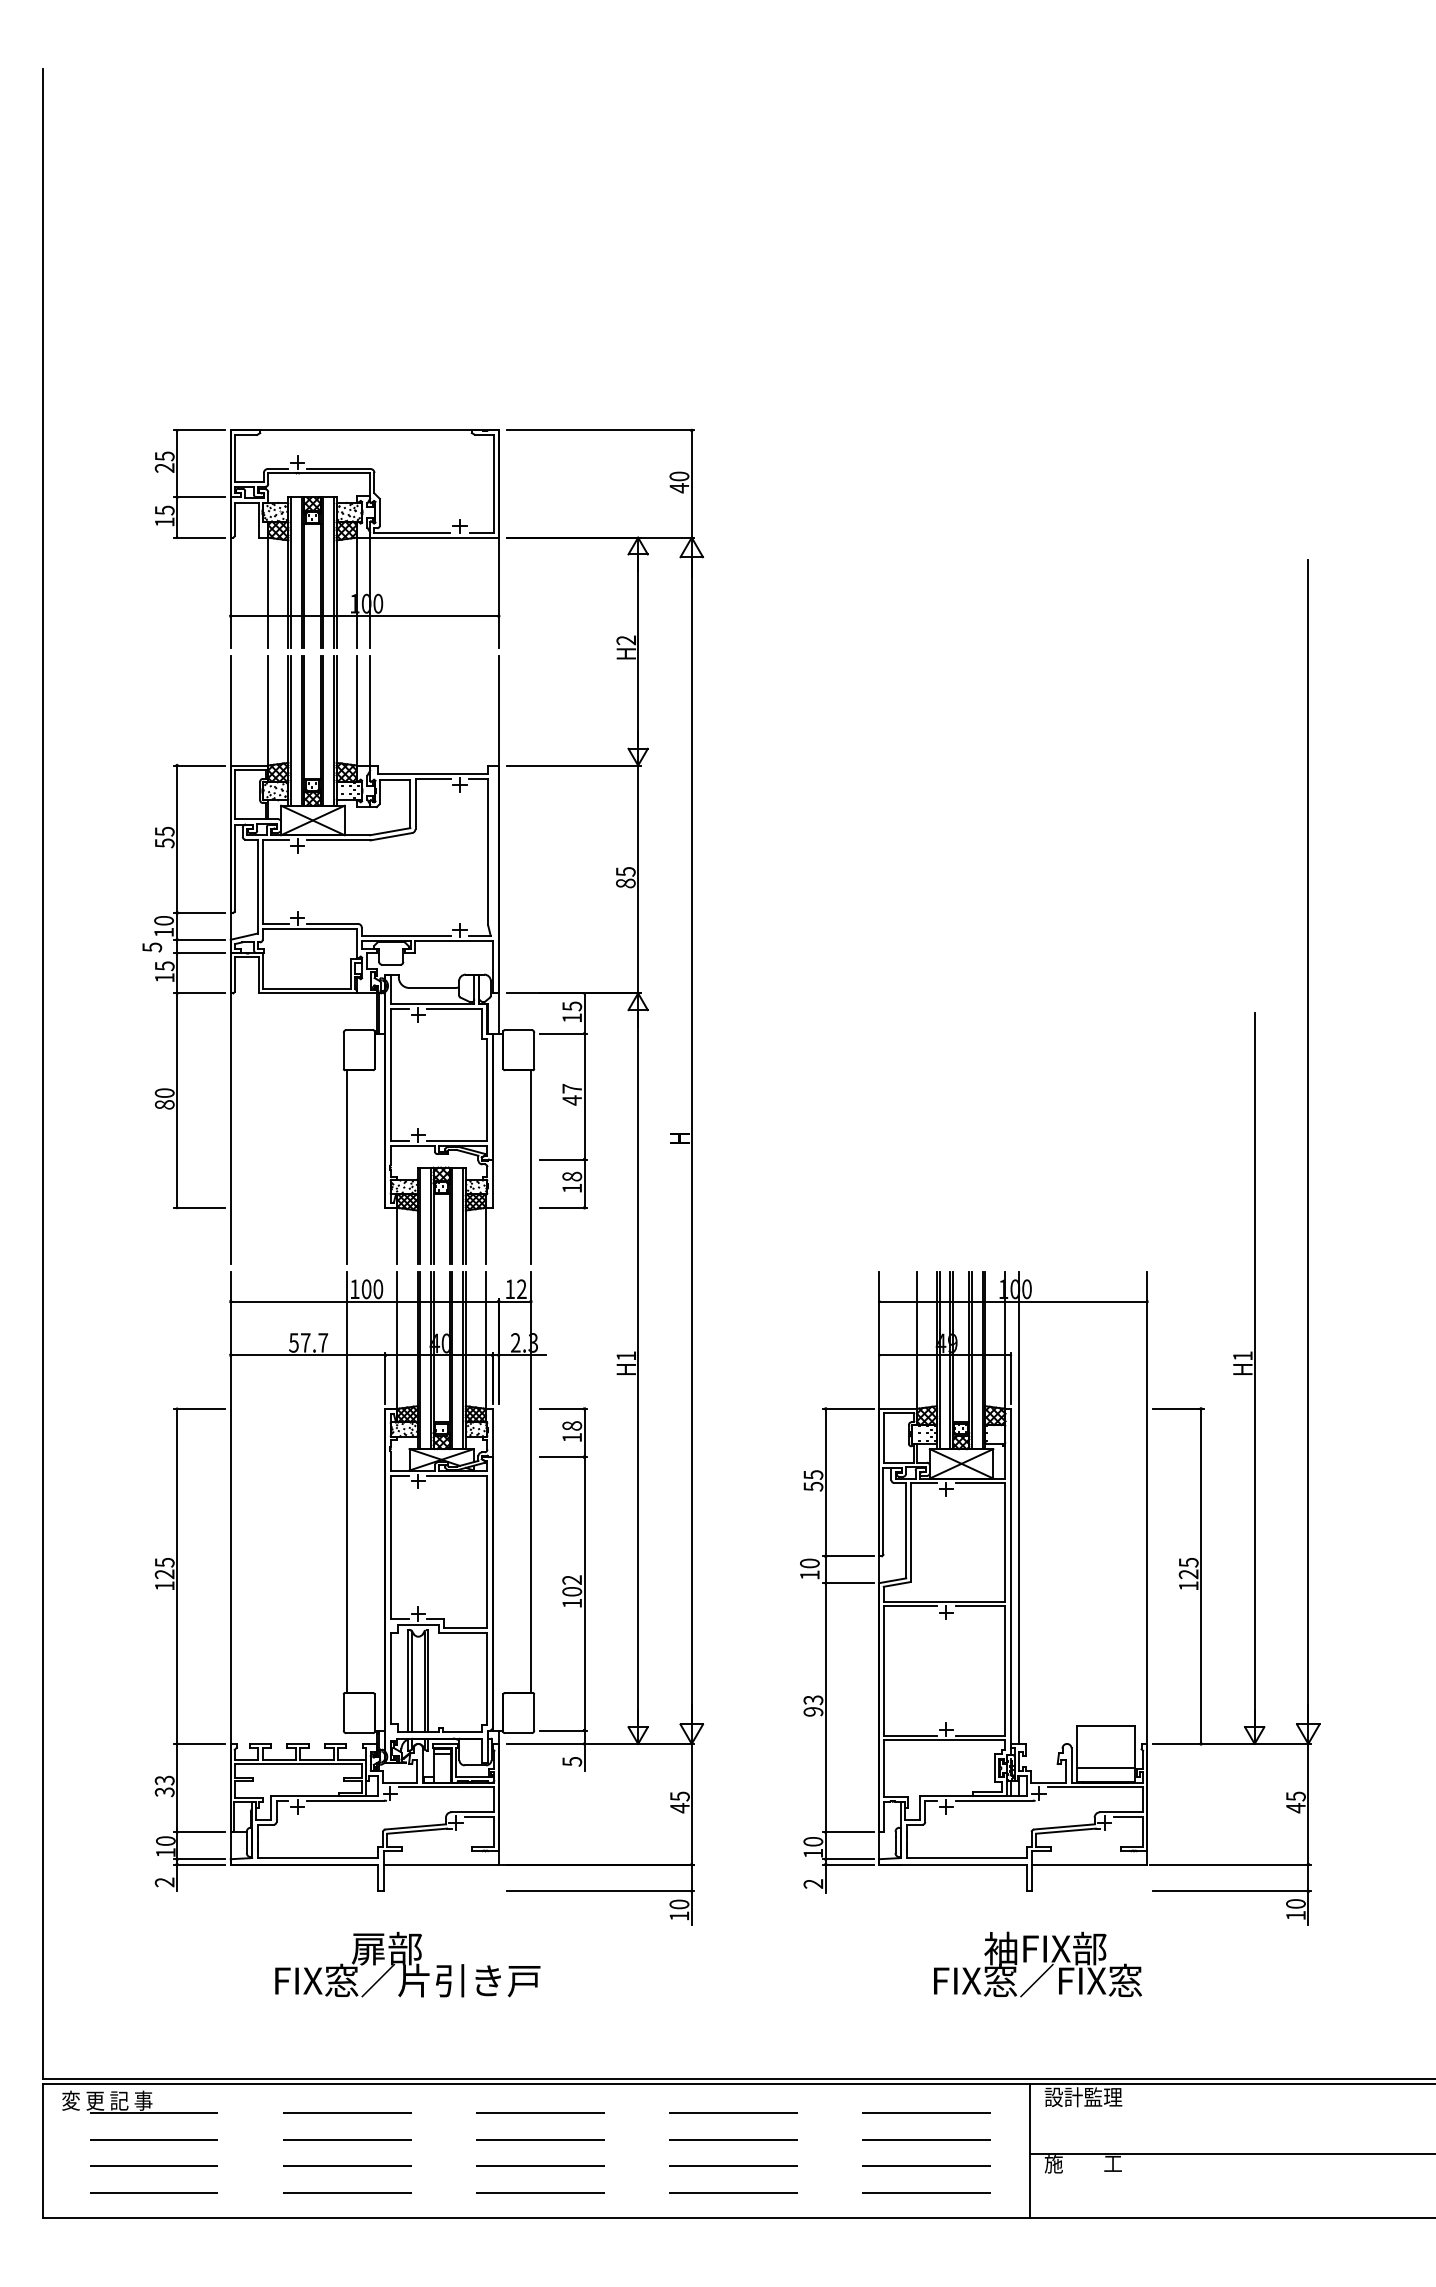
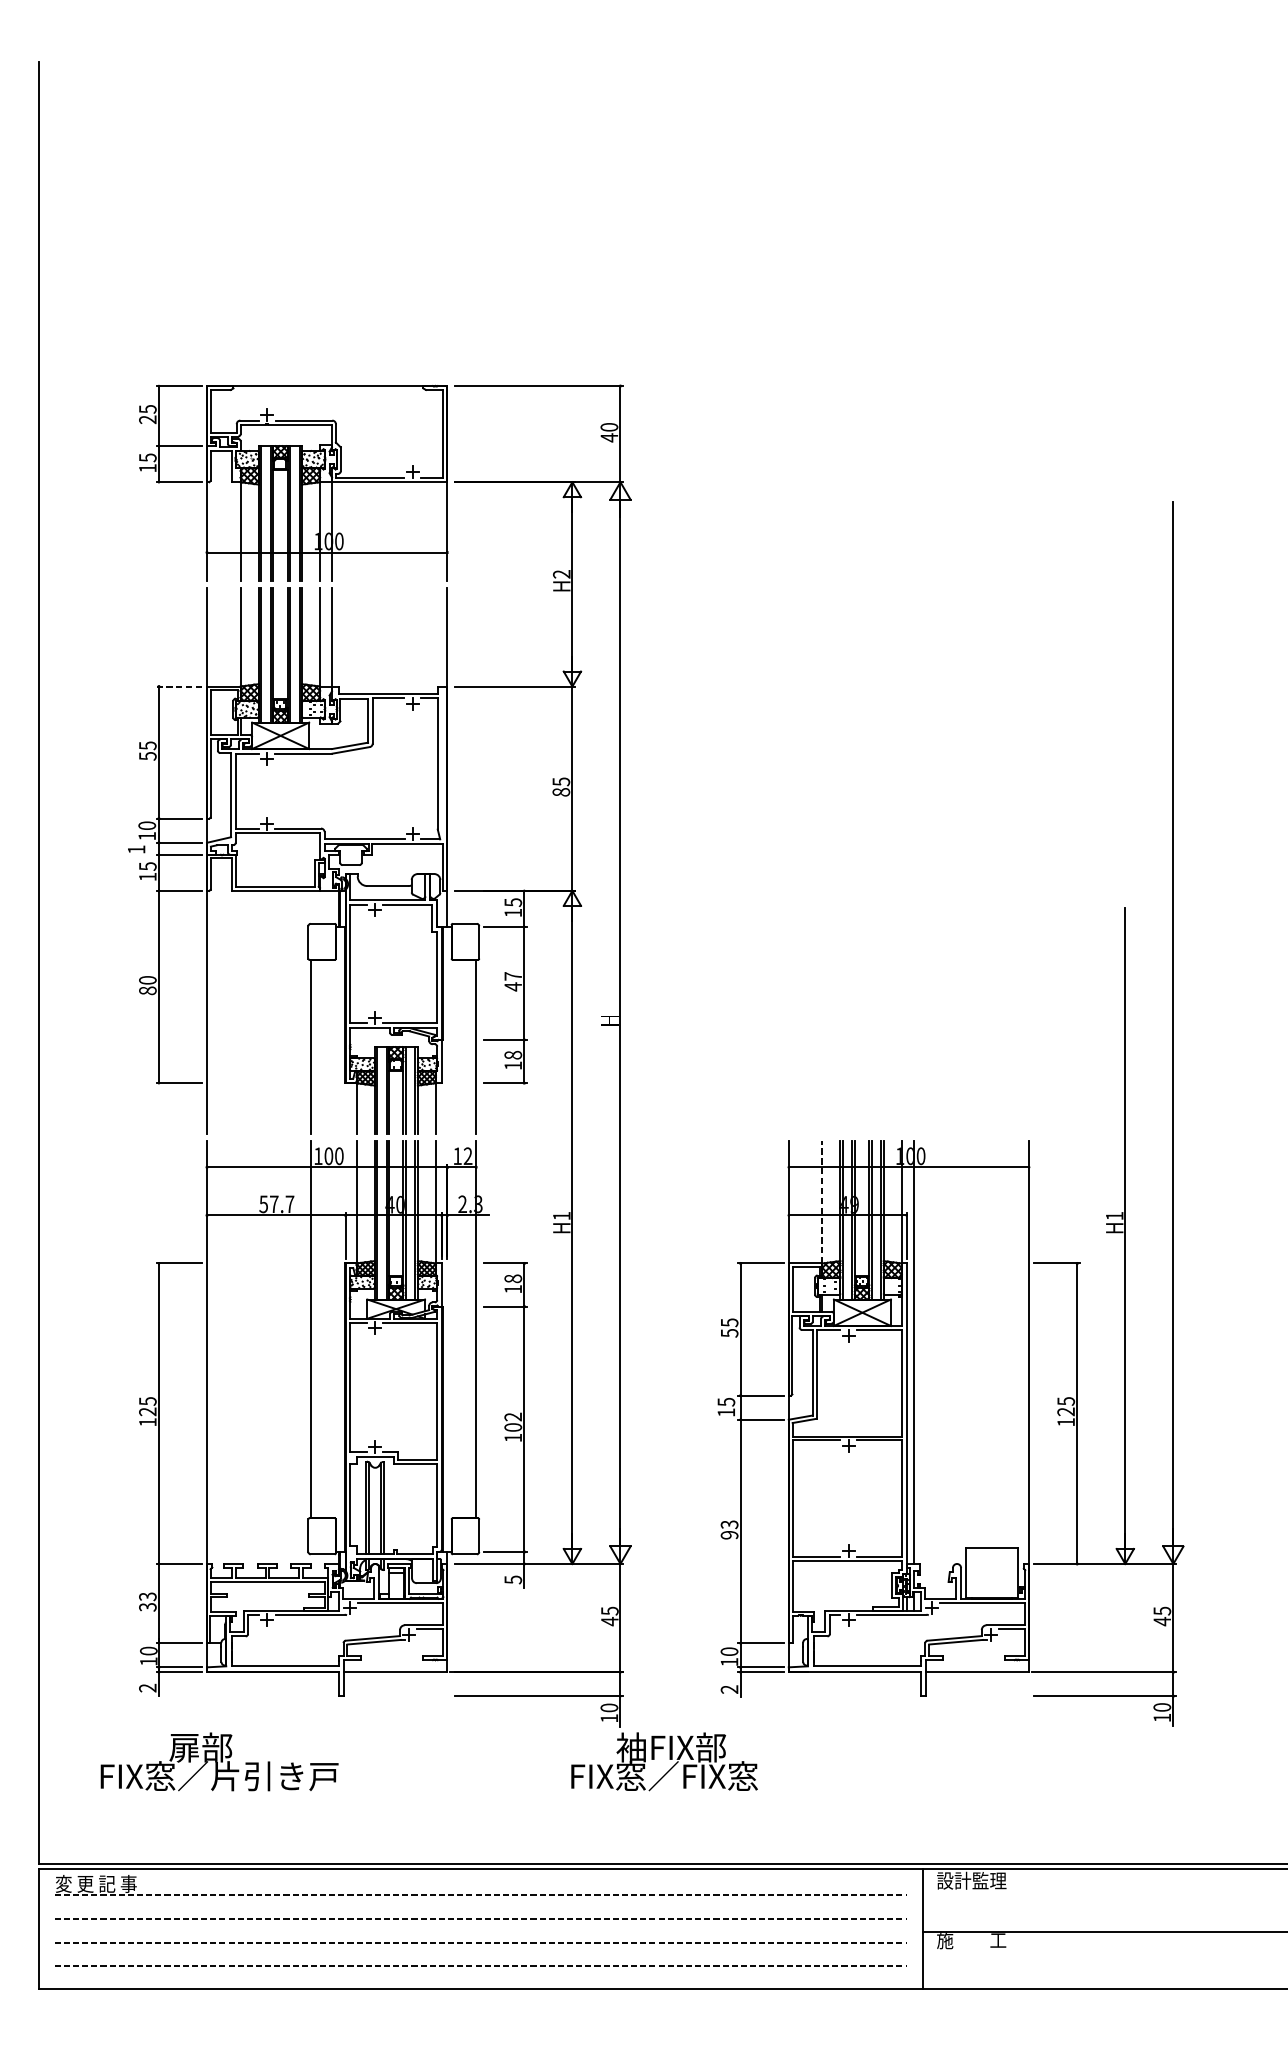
line: (199, 765) -> (179, 686), solid -> dashed
text: (152, 947) -> (136, 849), 5 -> 1
line: (916, 1339) -> (822, 1201), solid -> dashed
text: (809, 1563) -> (726, 1402), 10 -> 15
line: (1105, 1767) -> (991, 1585), removed
text: (407, 1964) -> (219, 1761), moved
text: (1037, 1964) -> (664, 1761), moved

